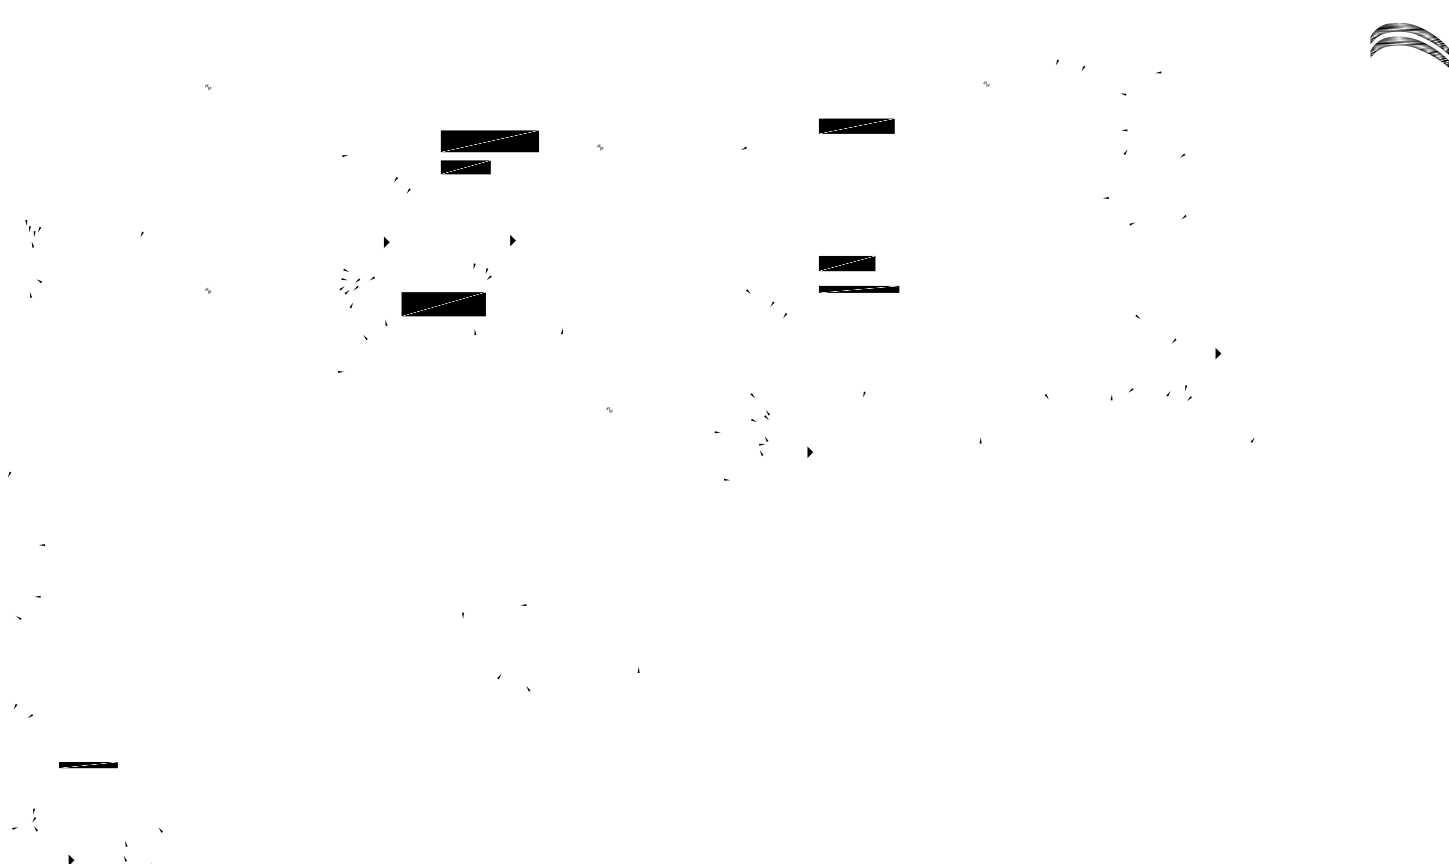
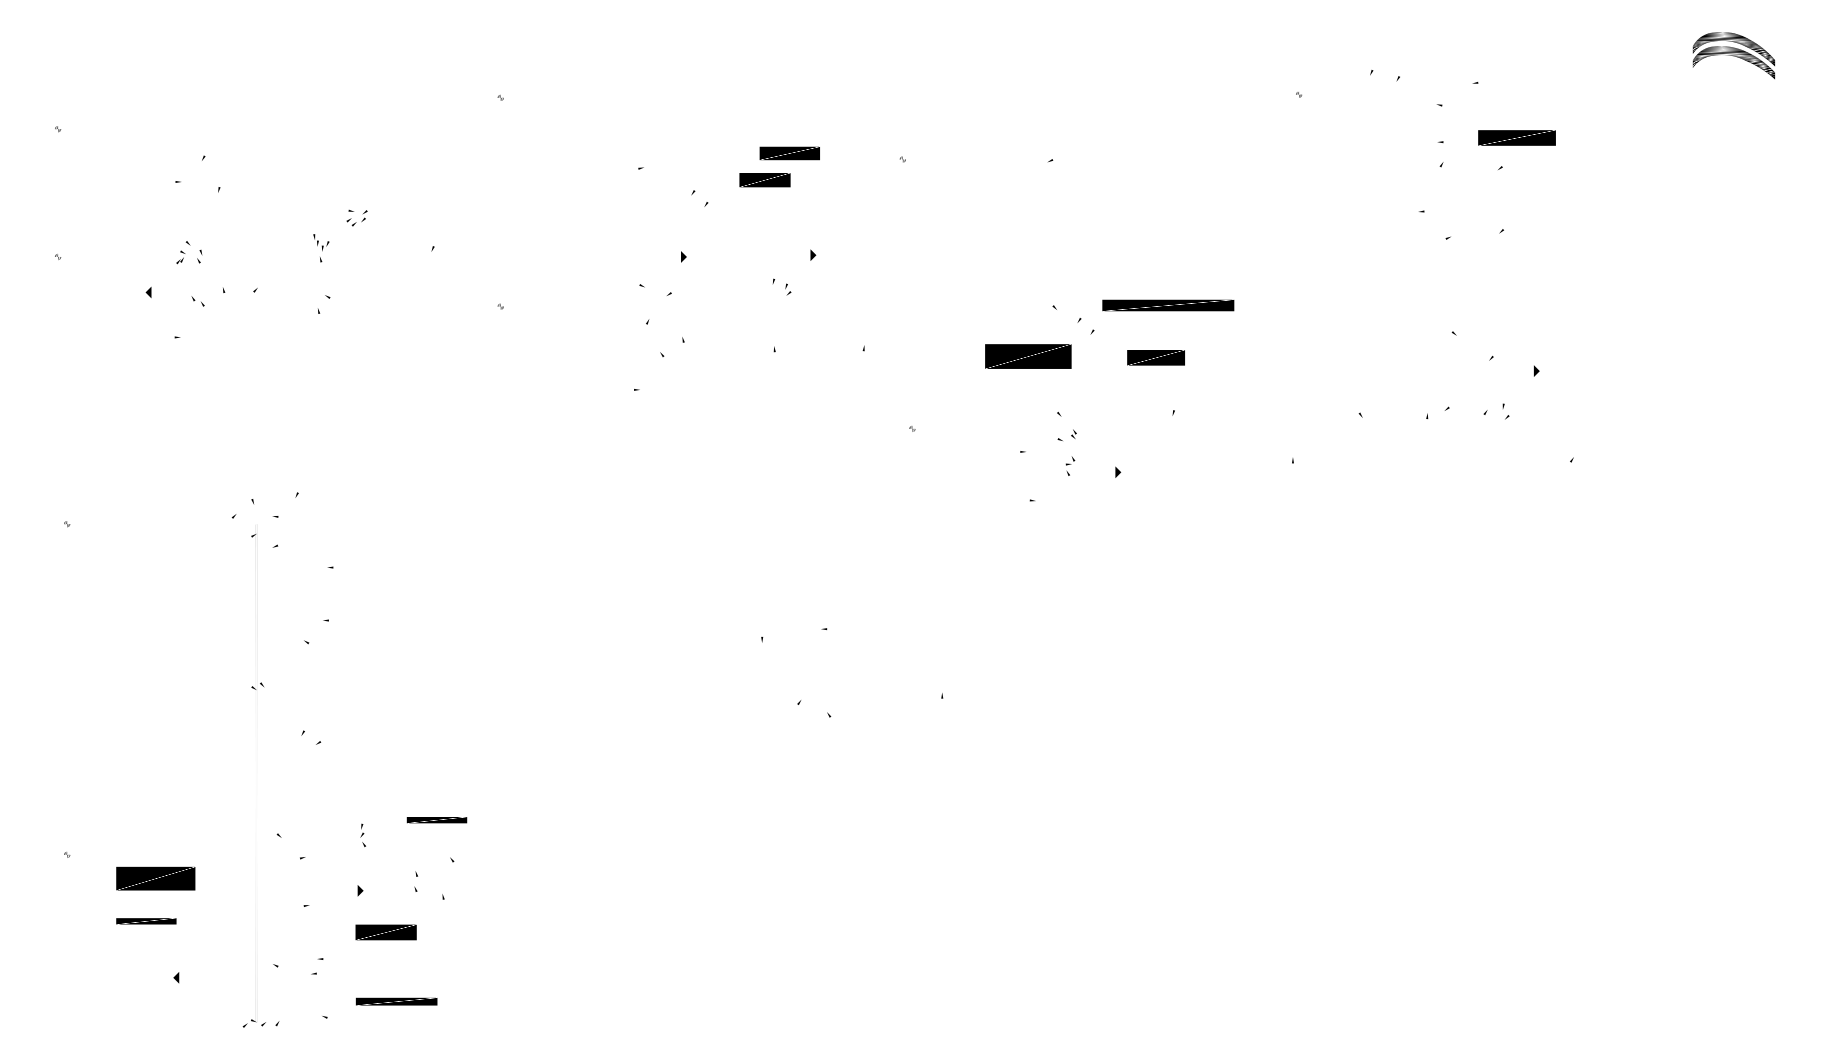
part: (856, 125) -> (1516, 137), moved
part: (489, 141) -> (789, 153), size x0.6
part: (846, 263) -> (1155, 357), moved
part: (349, 285) -> (356, 217), moved
part: (859, 288) -> (1168, 304), size x1.6
part: (443, 304) -> (1028, 356), moved
part: (87, 765) -> (436, 820), moved
part: (34, 820) -> (362, 835), moved

